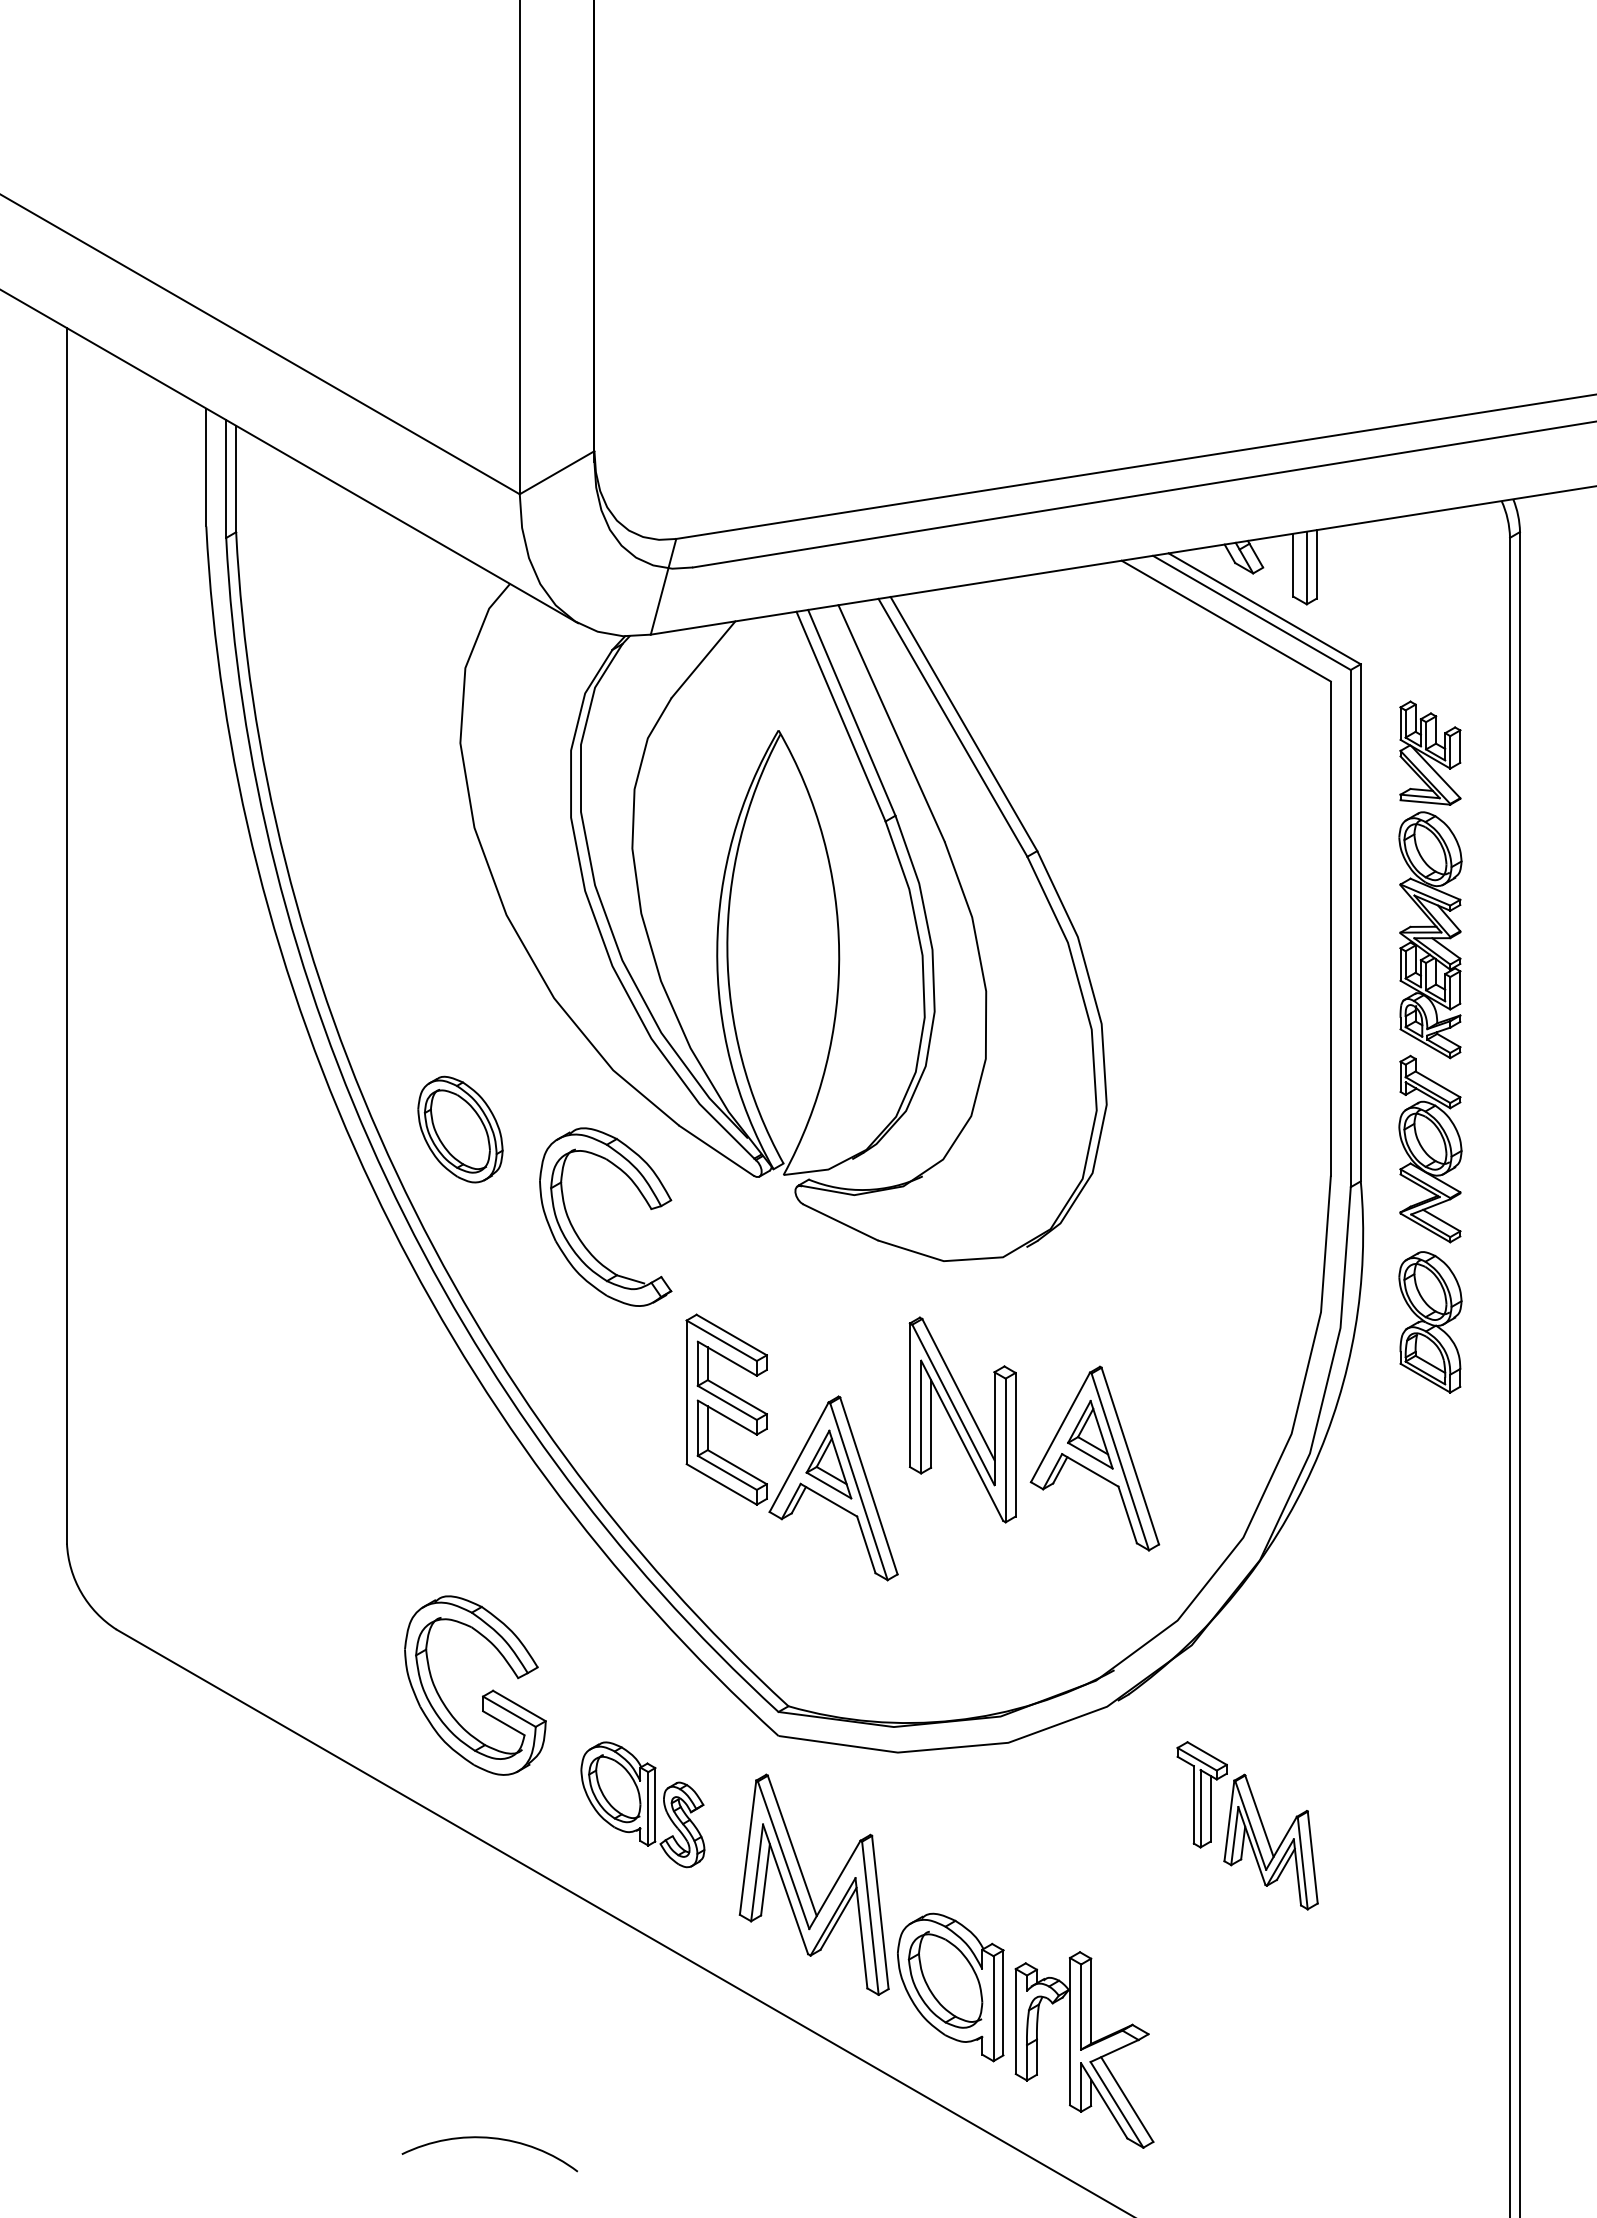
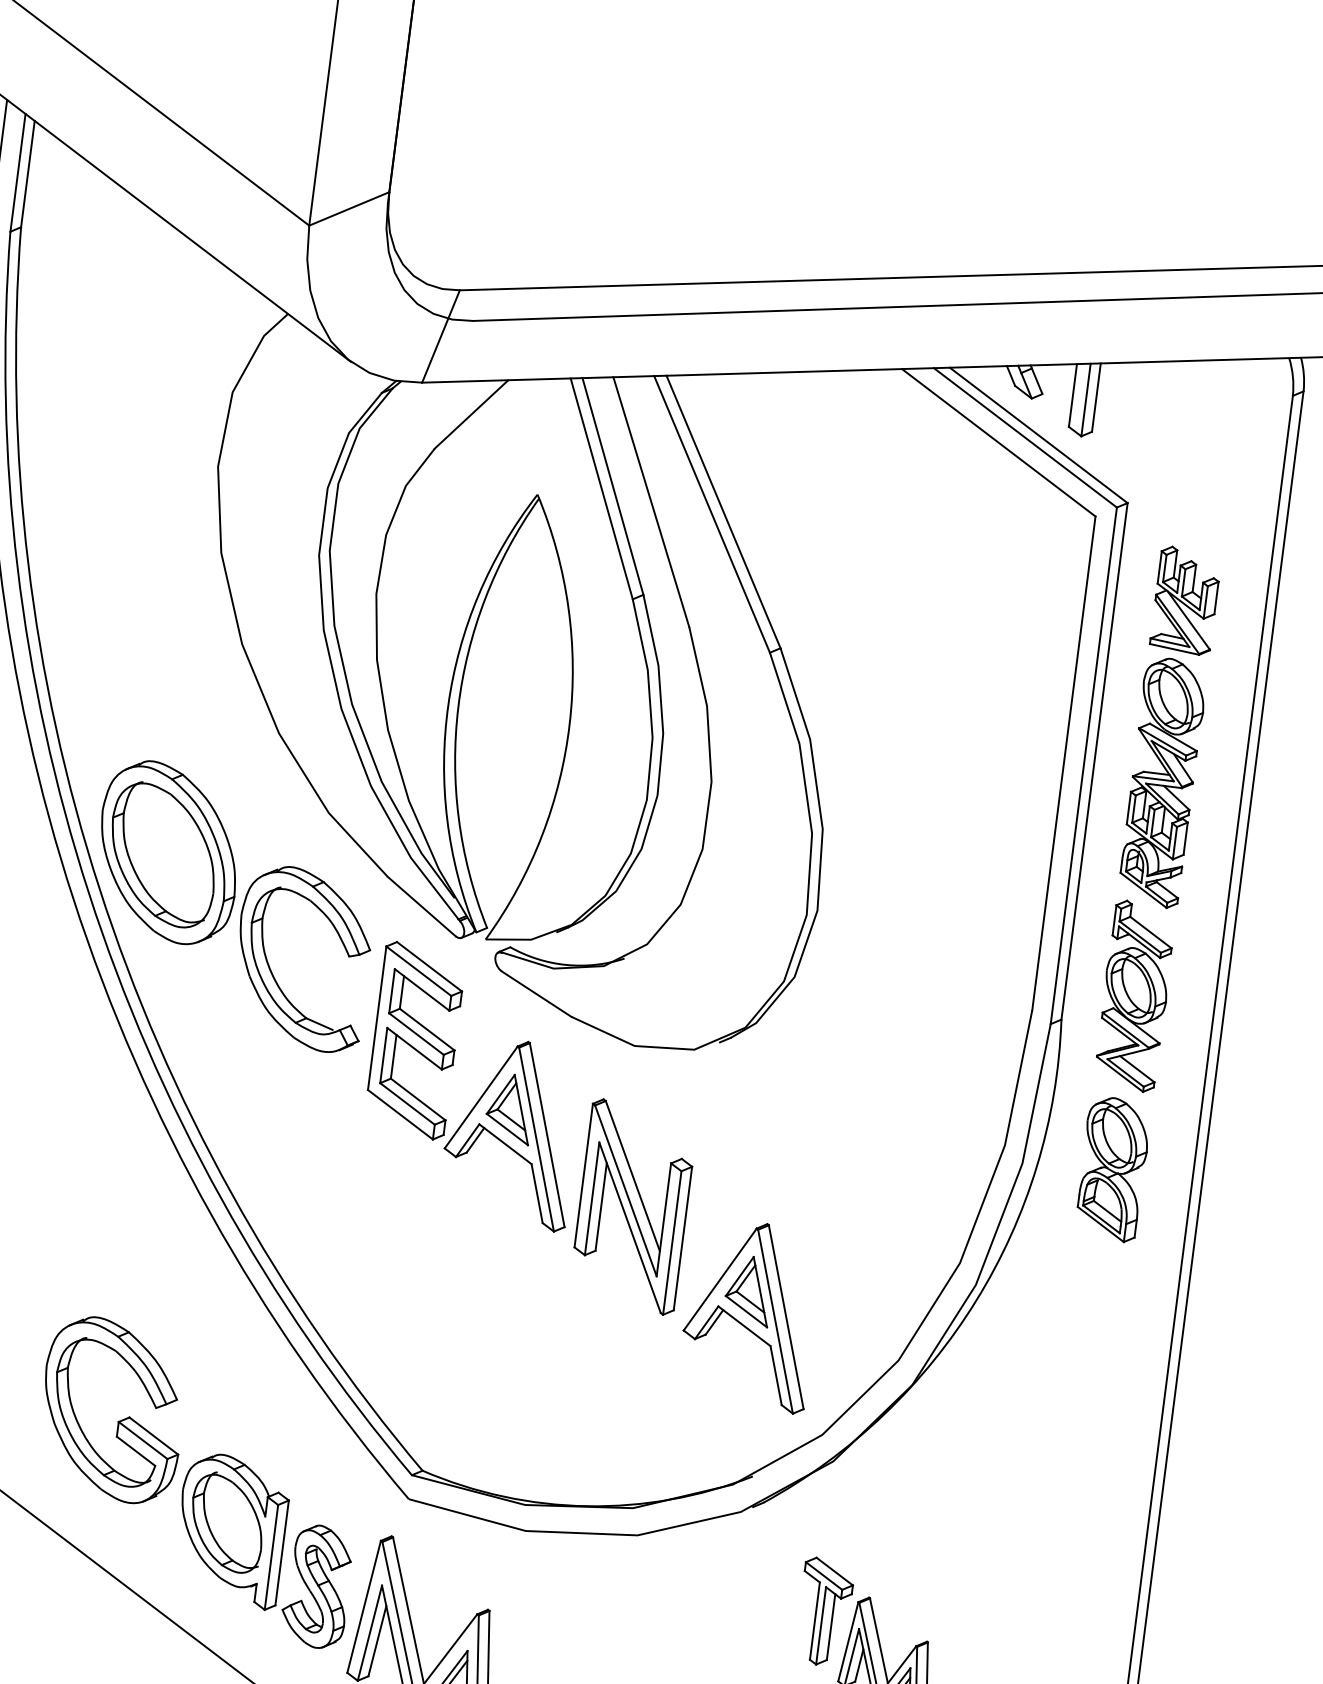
part: (460, 1129) -> (168, 852), size x1.67
part: (800, 1452) -> (483, 1092), moved
part: (1094, 1458) -> (750, 1314), moved
part: (642, 1804) -> (264, 1550), size x1.43

